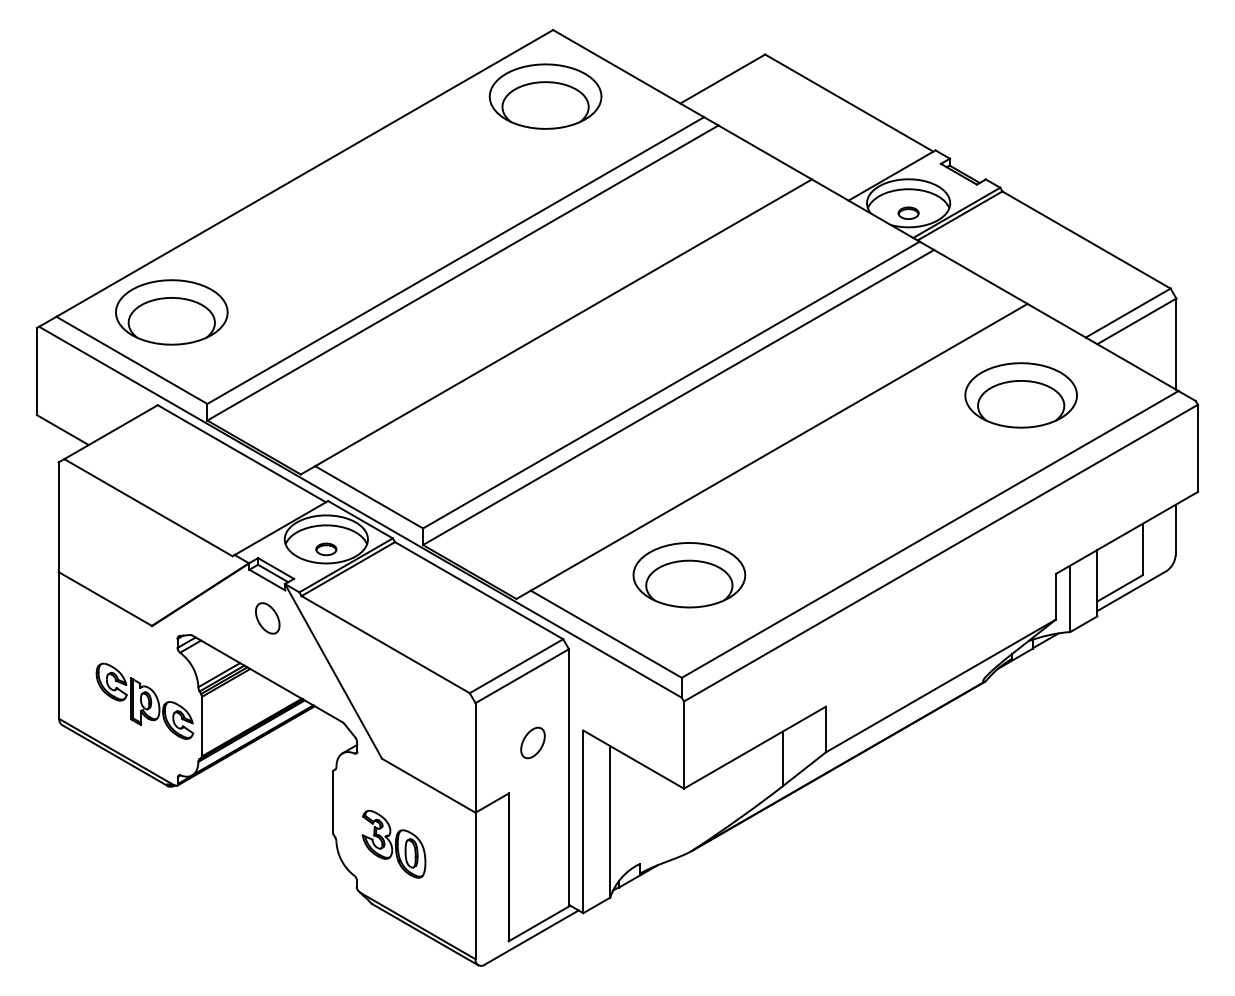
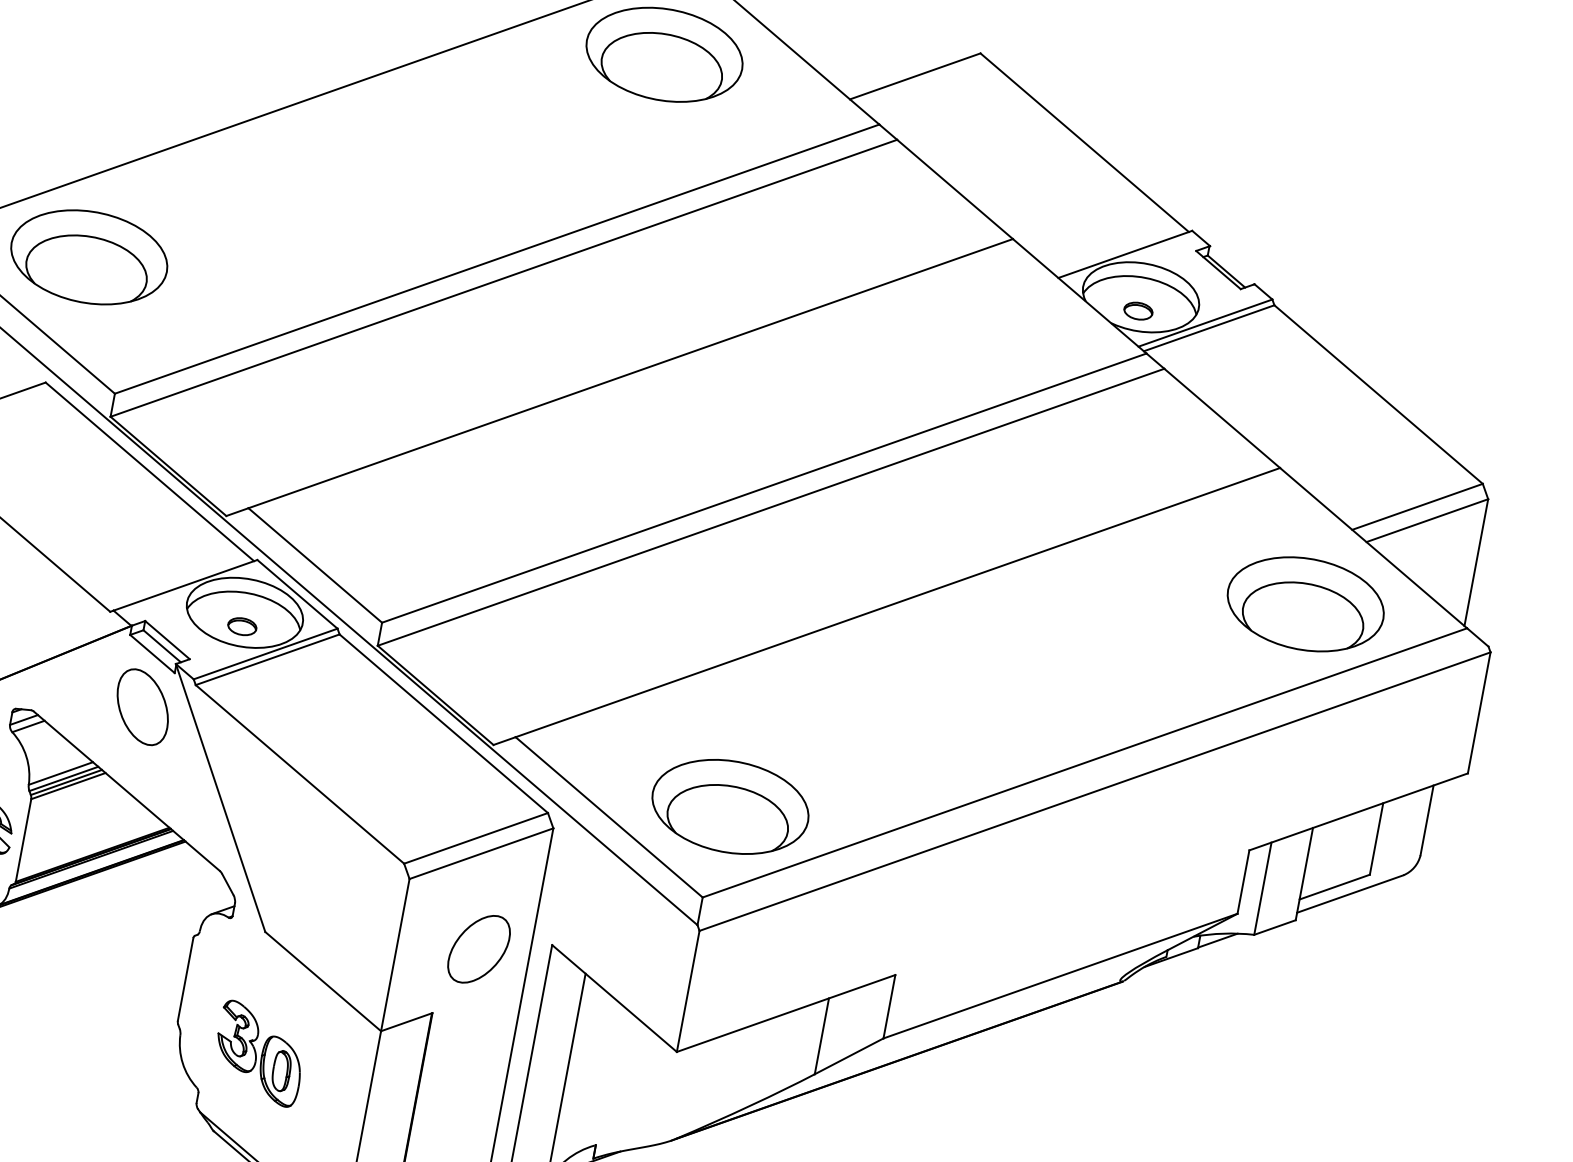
part: (1020, 395) -> (1304, 604), moved
part: (689, 575) -> (730, 807), moved
part: (267, 618) -> (142, 707), size x1.67
part: (532, 742) -> (478, 948), size x1.67

